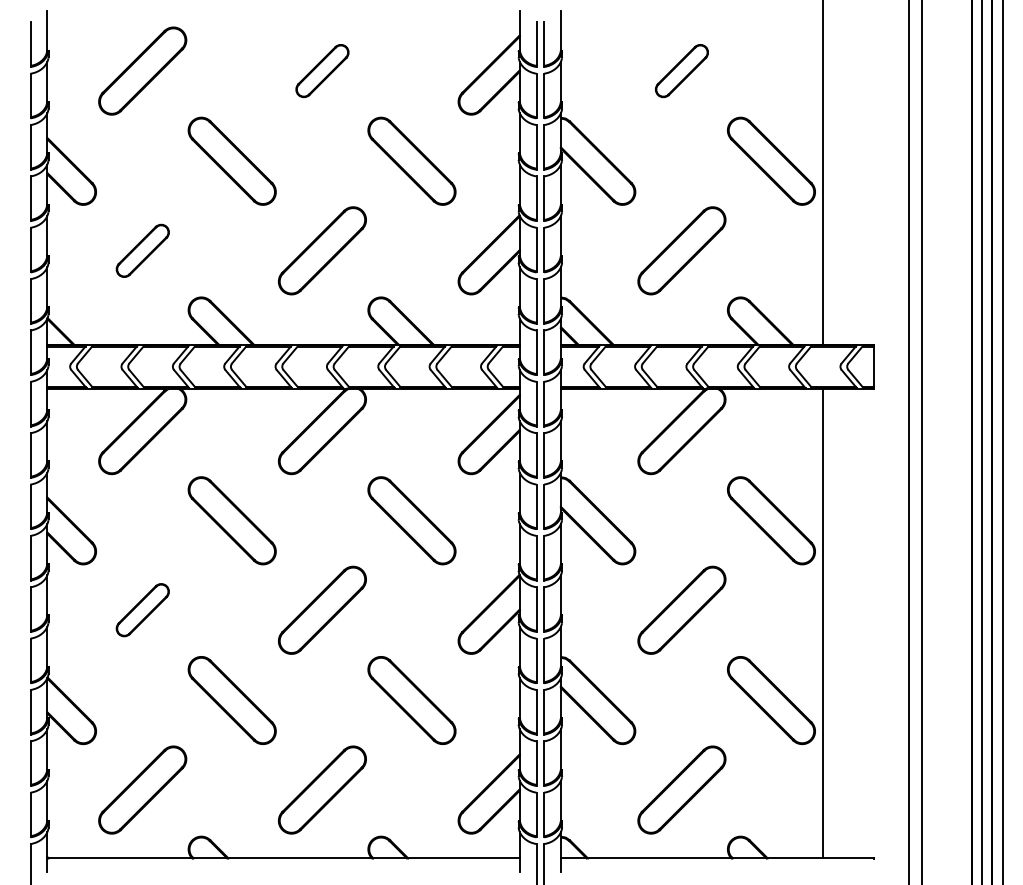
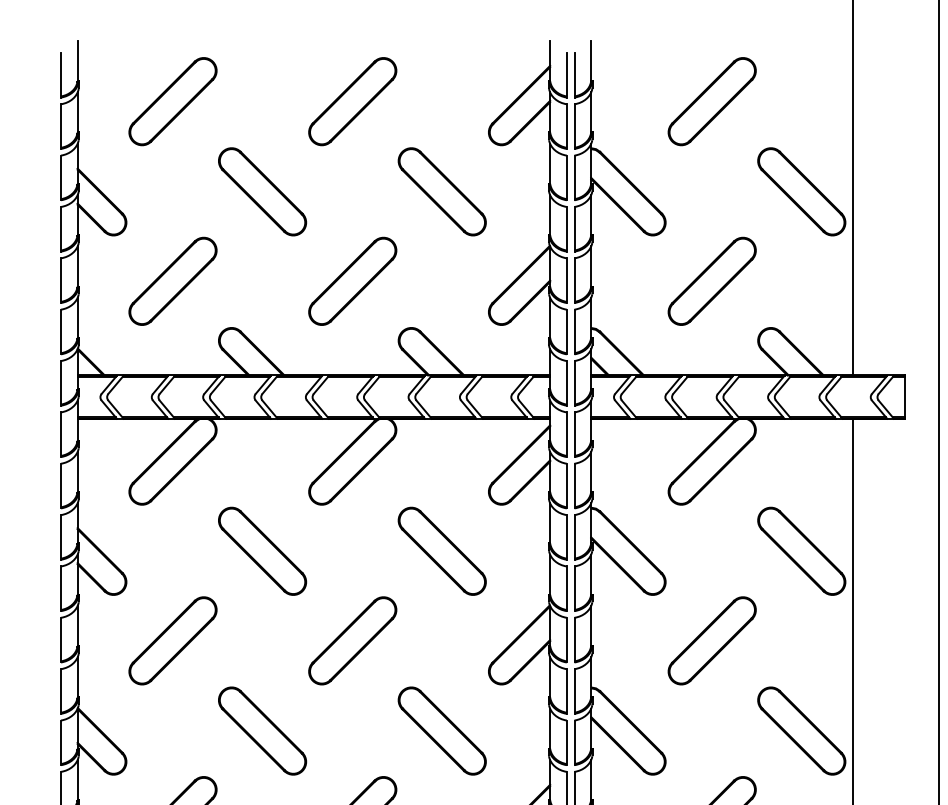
part: (322, 70) -> (352, 101), size x1.67
part: (681, 70) -> (711, 101), size x1.67
part: (142, 250) -> (172, 281), size x1.67
part: (142, 609) -> (172, 640), size x1.67

